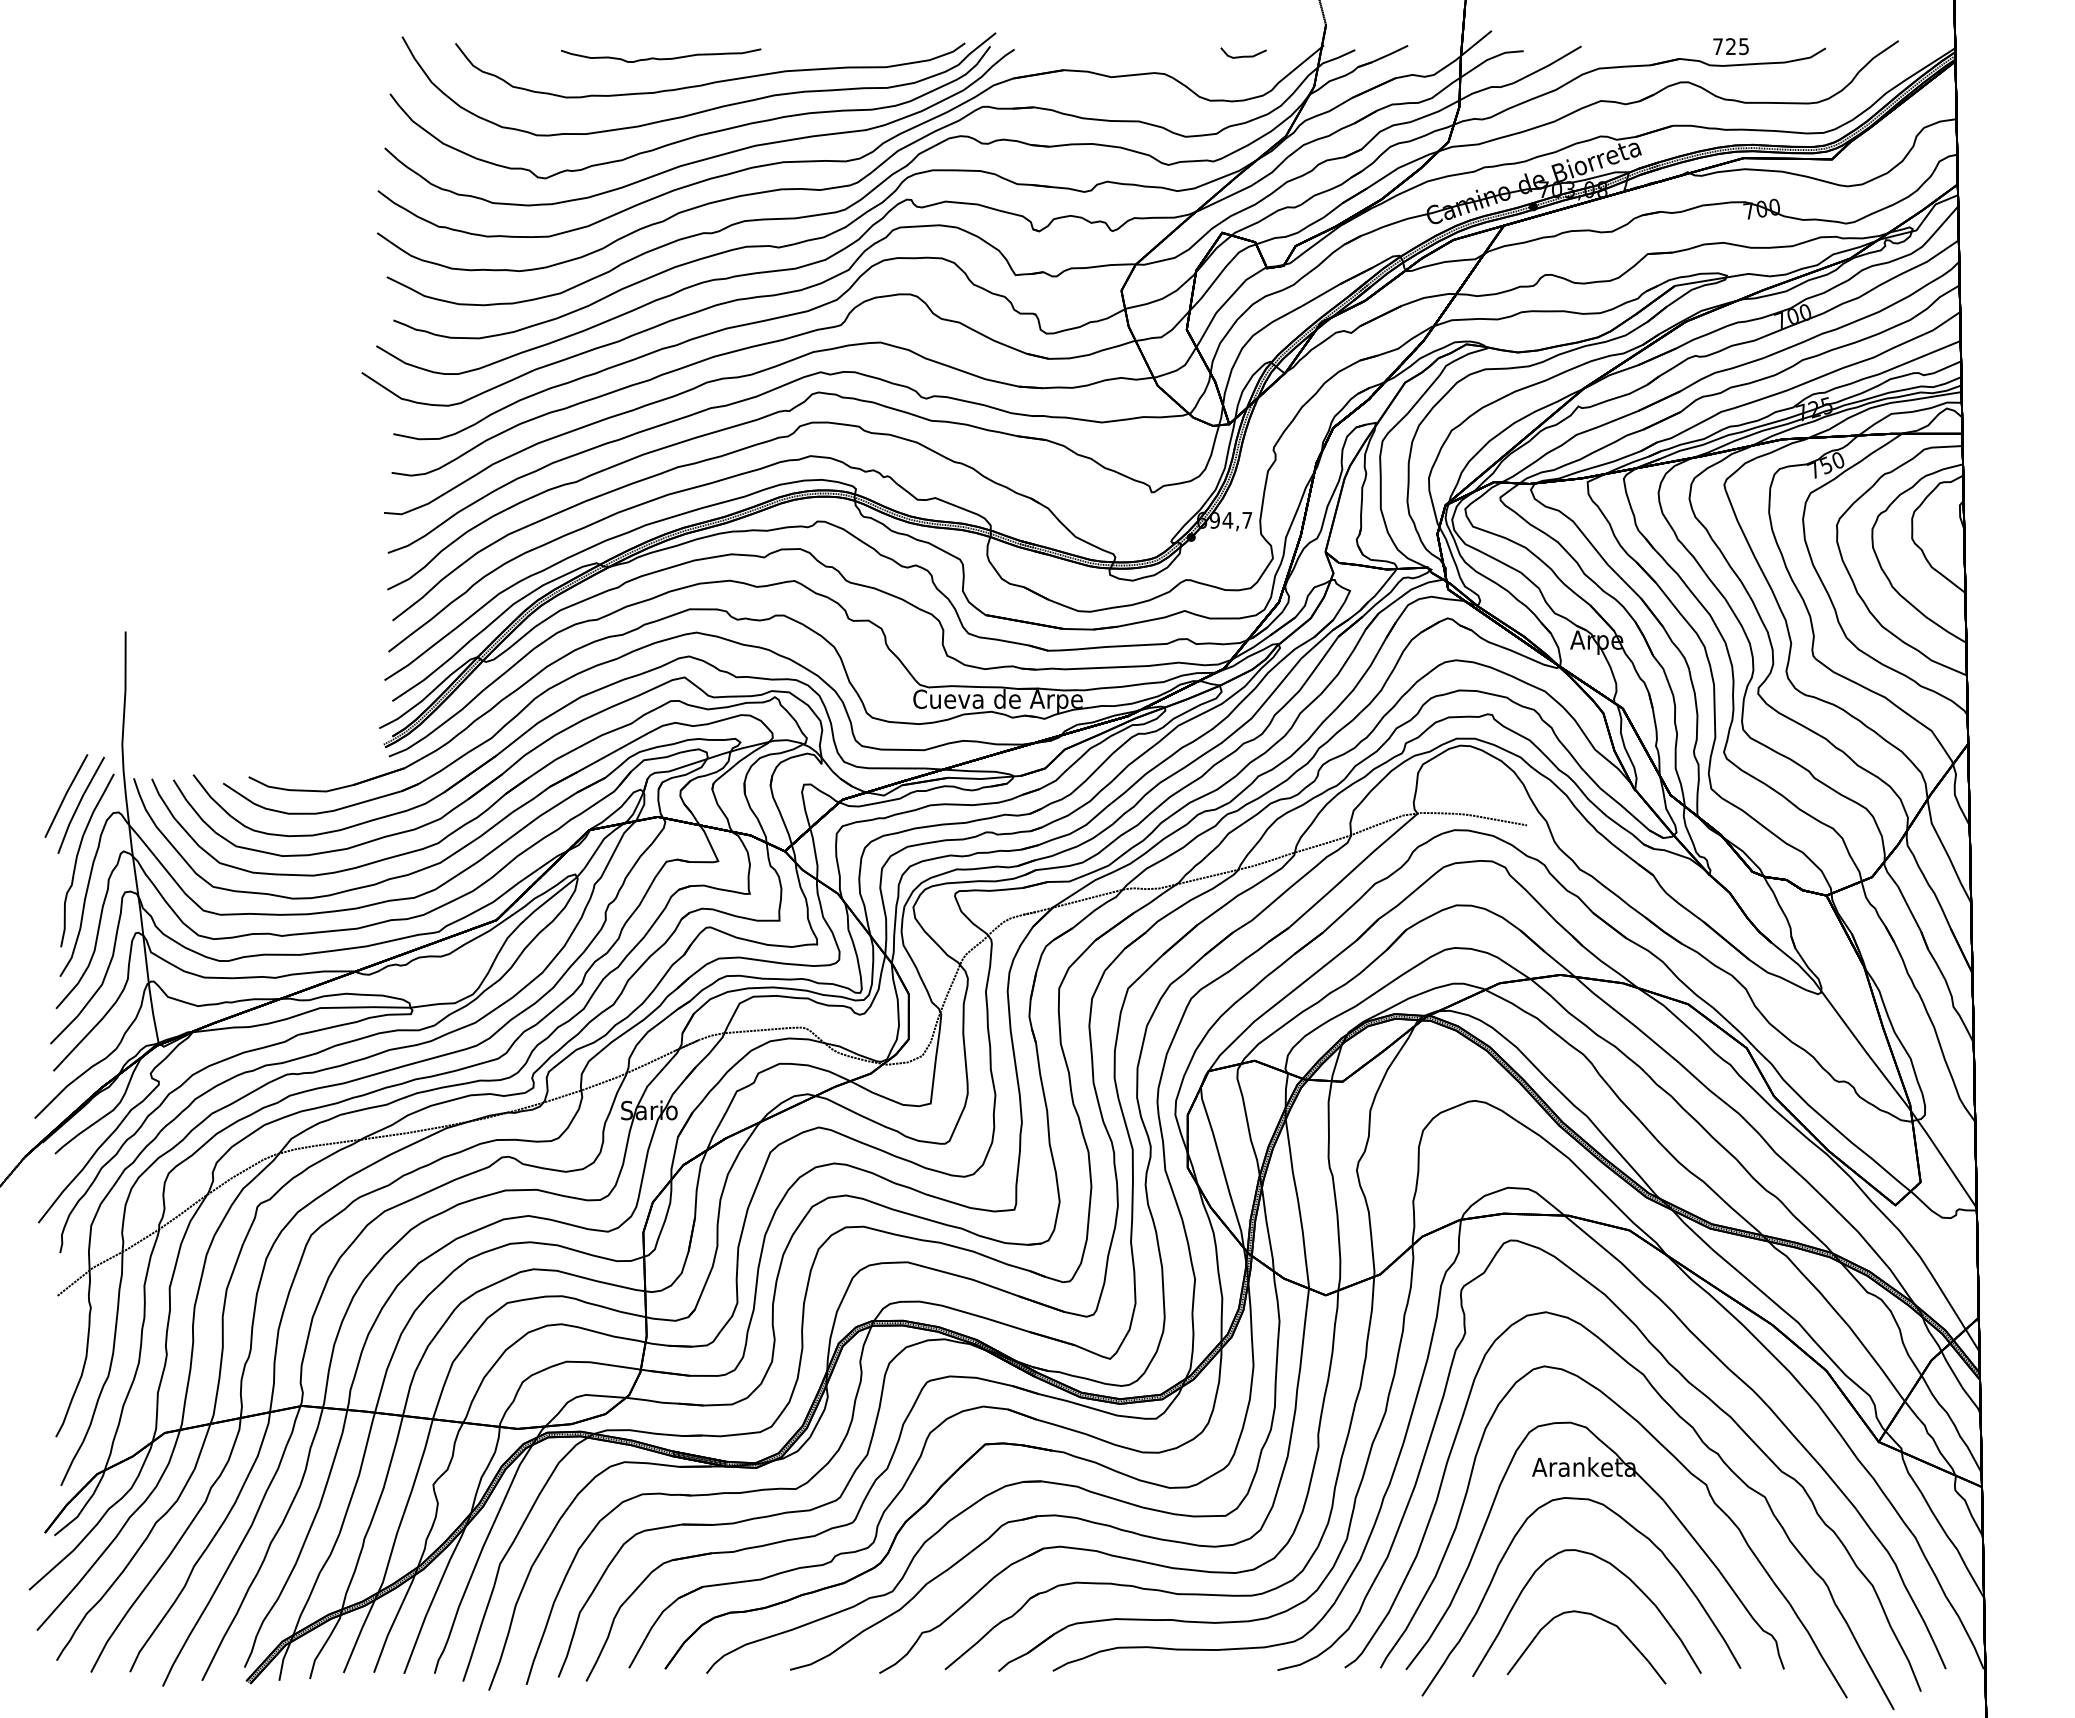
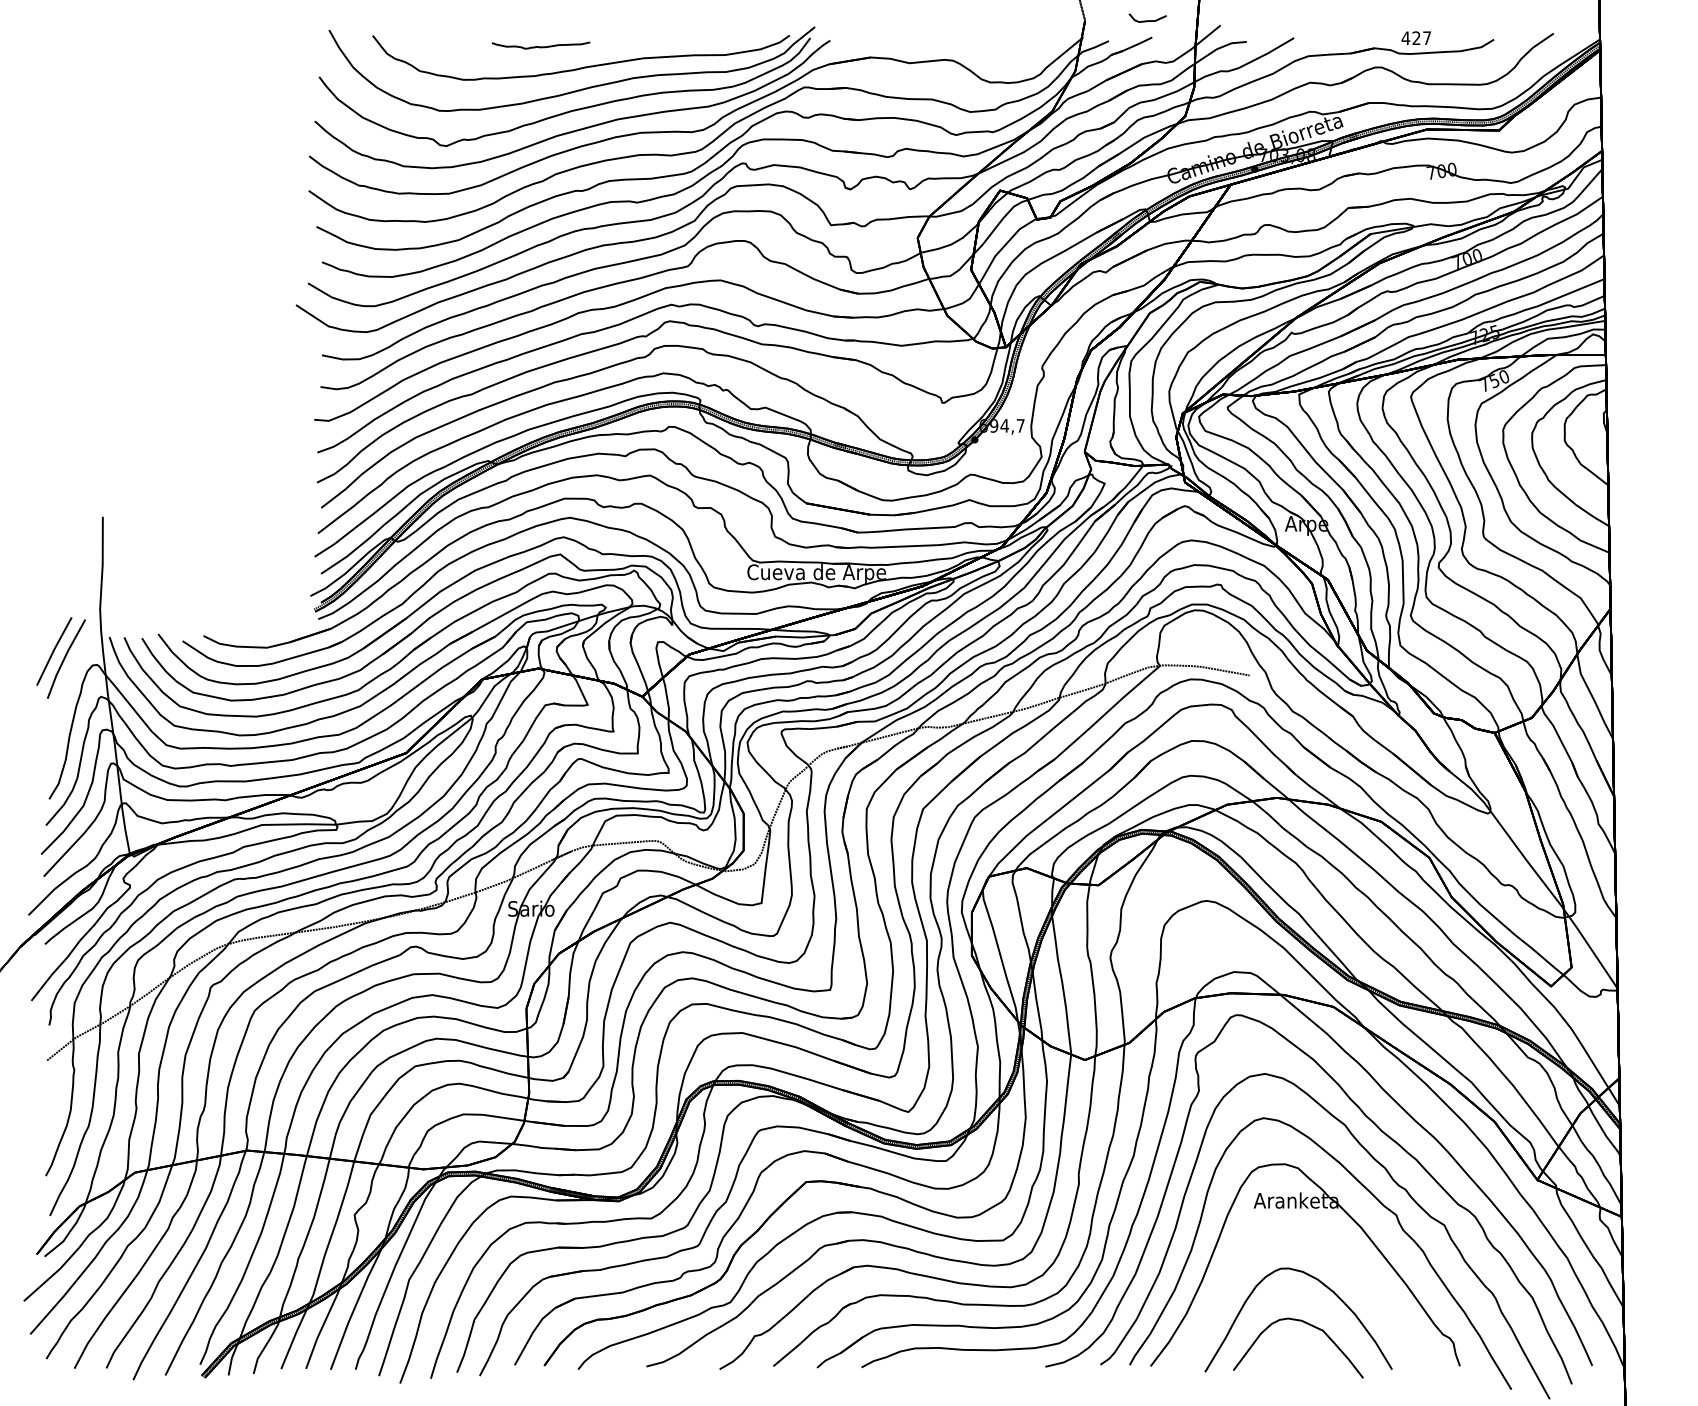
text: (1730, 46) -> (1416, 38), 725 -> 427
part: (1243, 52) -> (1147, 17), moved
part: (661, 55) -> (541, 45), size x0.6
curve: (77, 860) -> (63, 704), removed
part: (1636, 1531) -> (1339, 1253), removed

